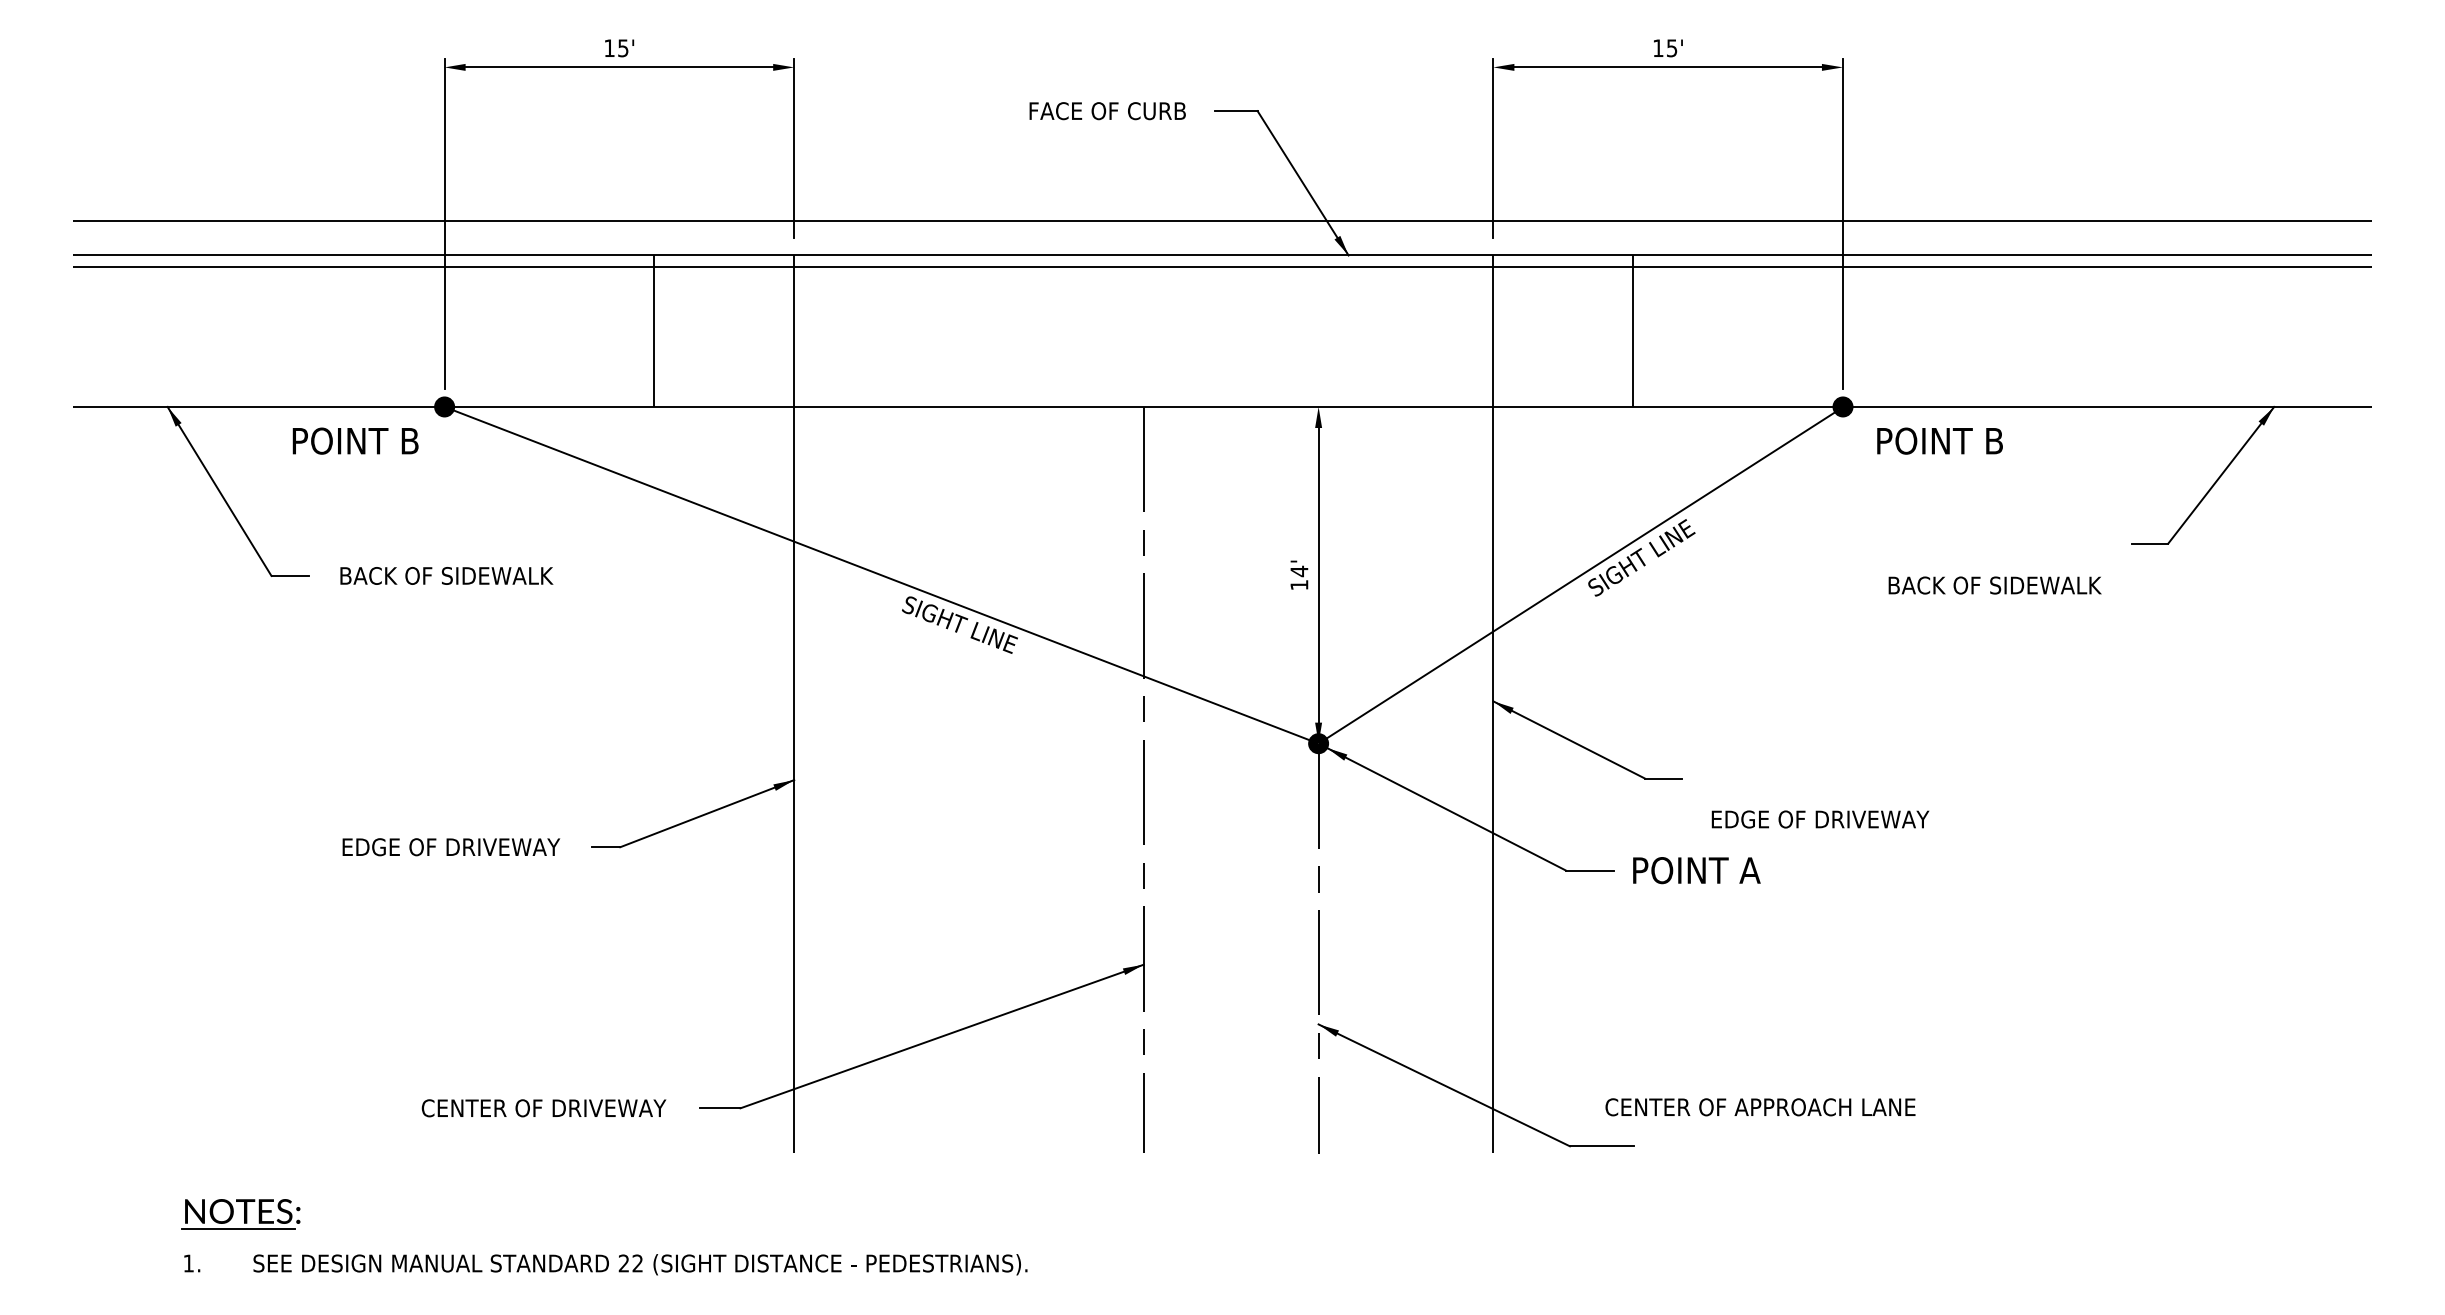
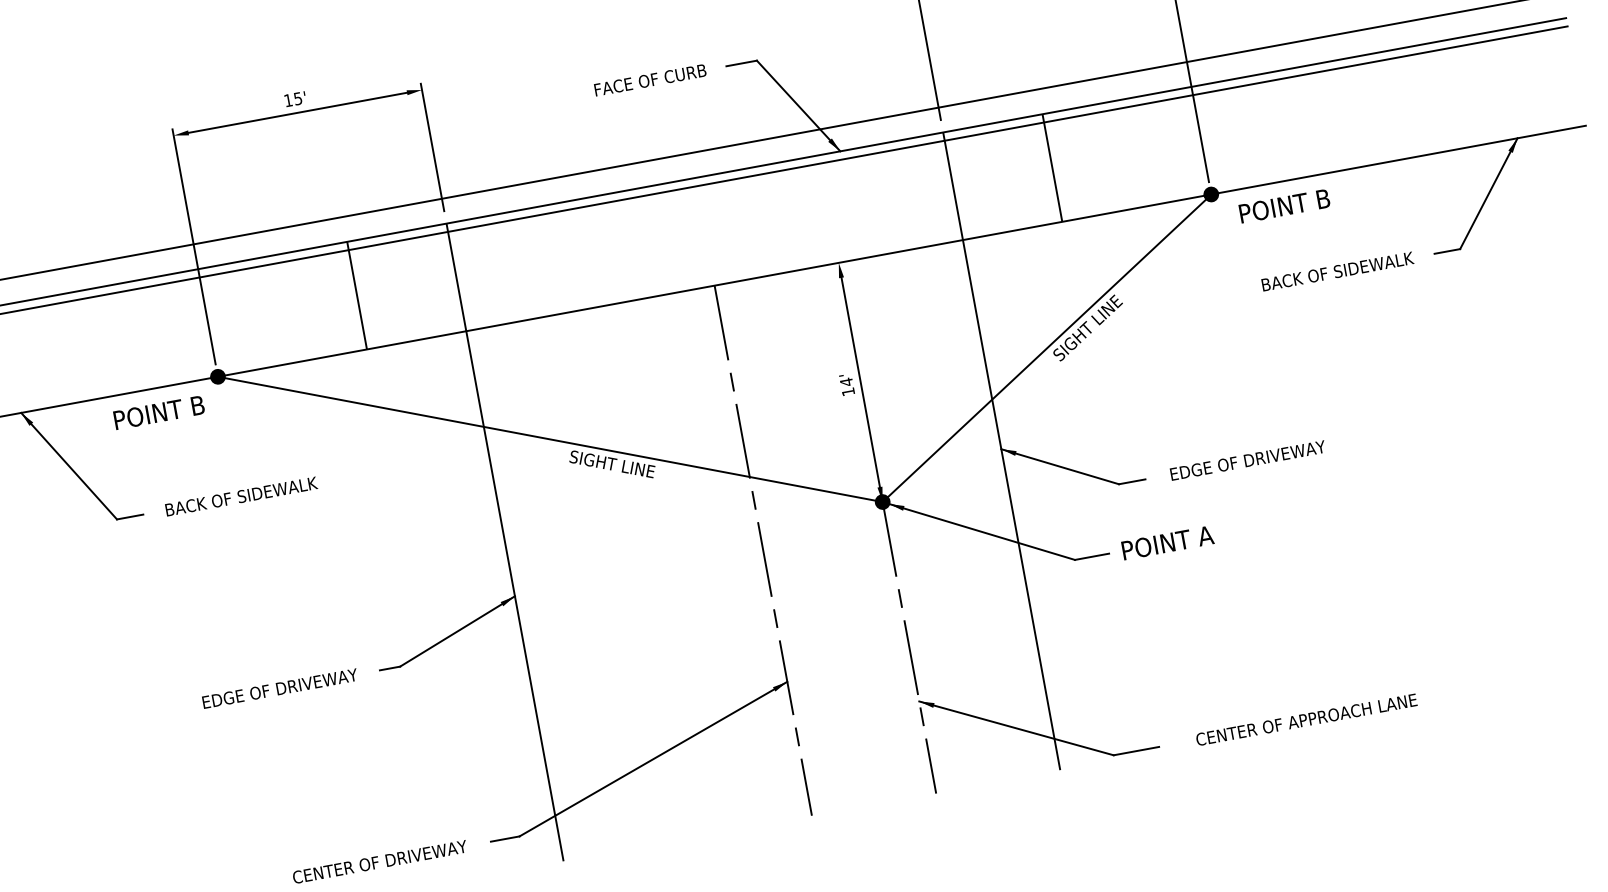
text: (1994, 585) -> (1337, 271), moved
text: (1820, 819) -> (1248, 460), moved
text: (1760, 1107) -> (1306, 720), moved

